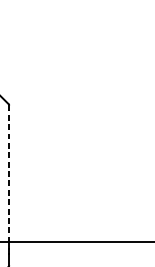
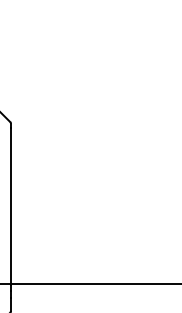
line: (8, 175) -> (10, 205), dashed -> solid

